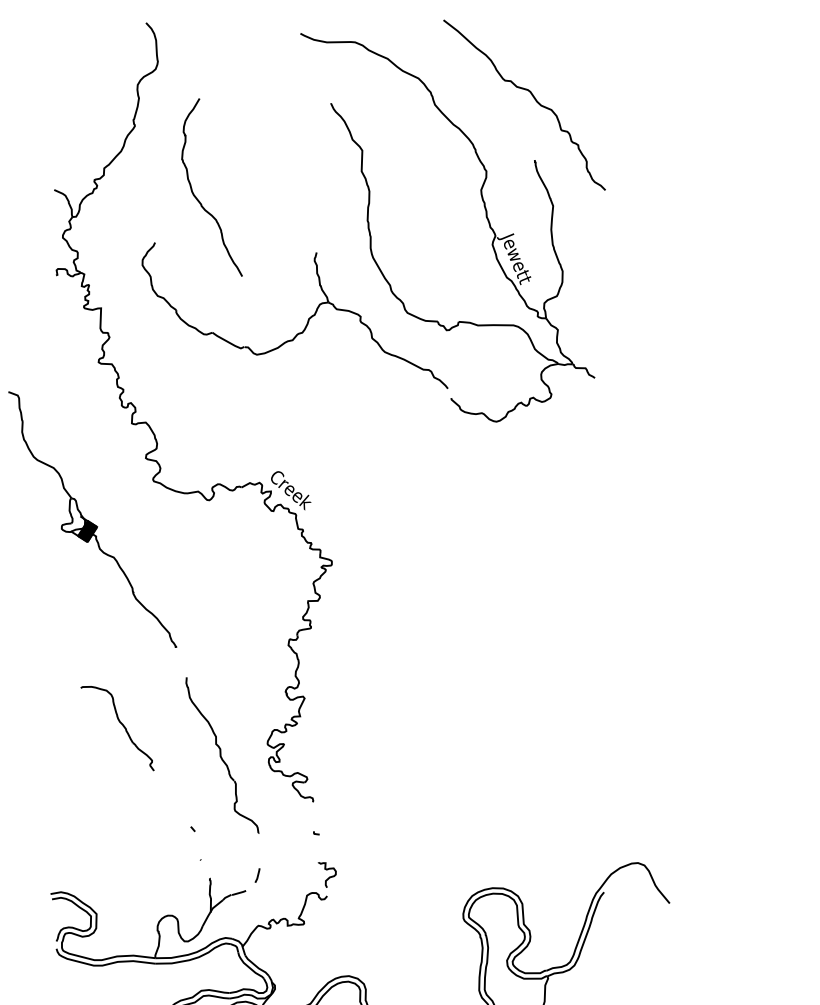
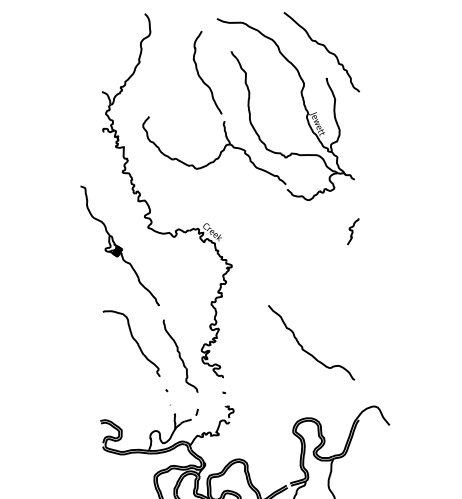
curve: (198, 197) -> (201, 77), moved
curve: (592, 488) -> (353, 231), added
part: (117, 728) -> (131, 343), size x1.67
curve: (485, 736) -> (303, 347), added

